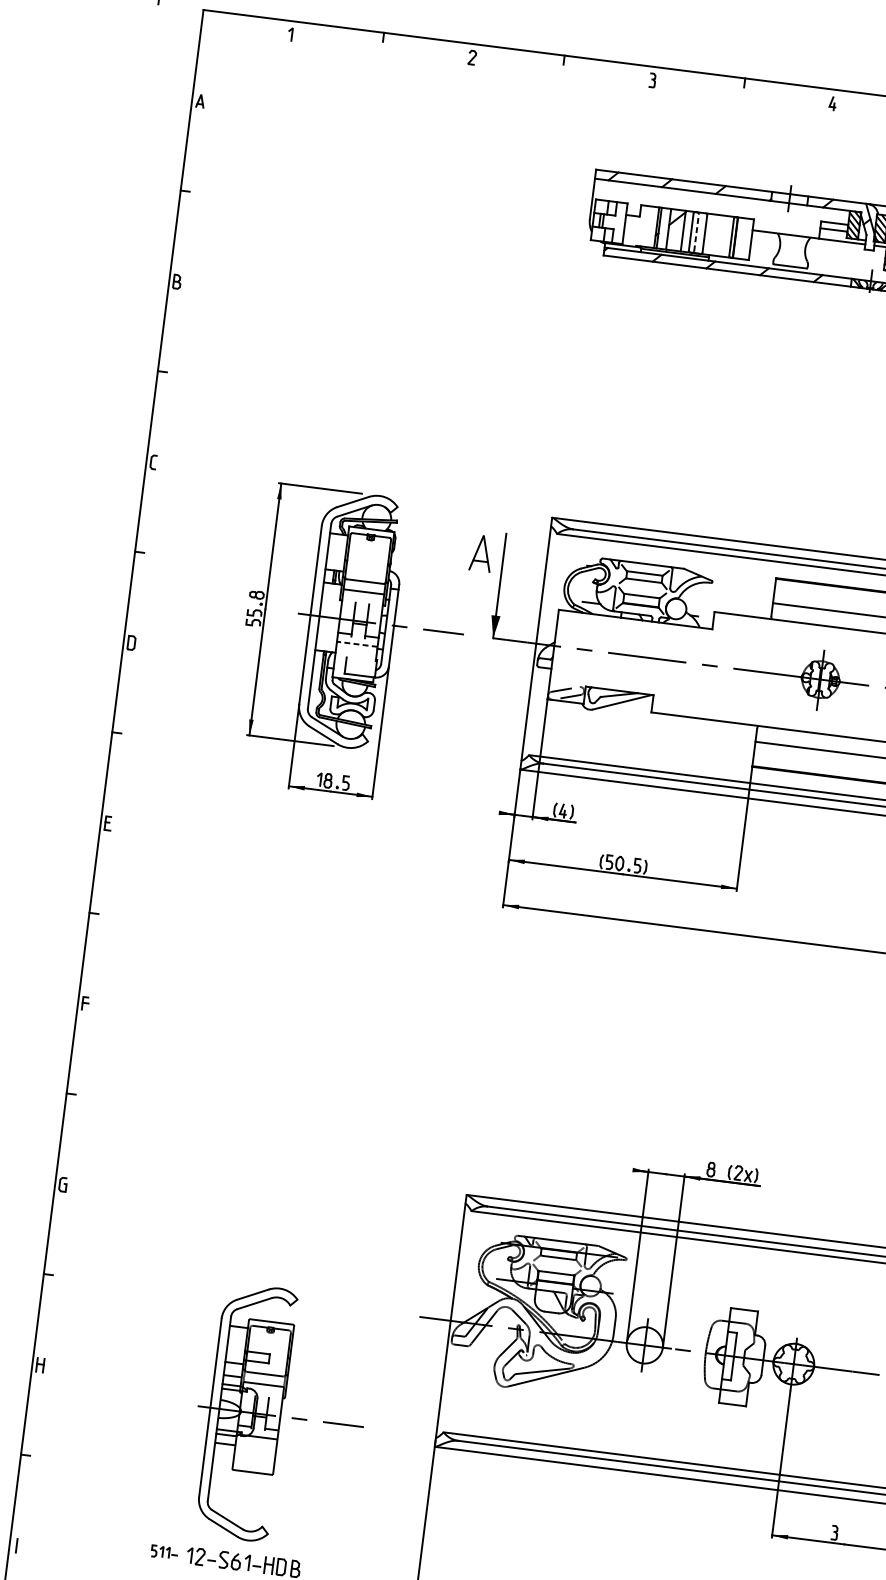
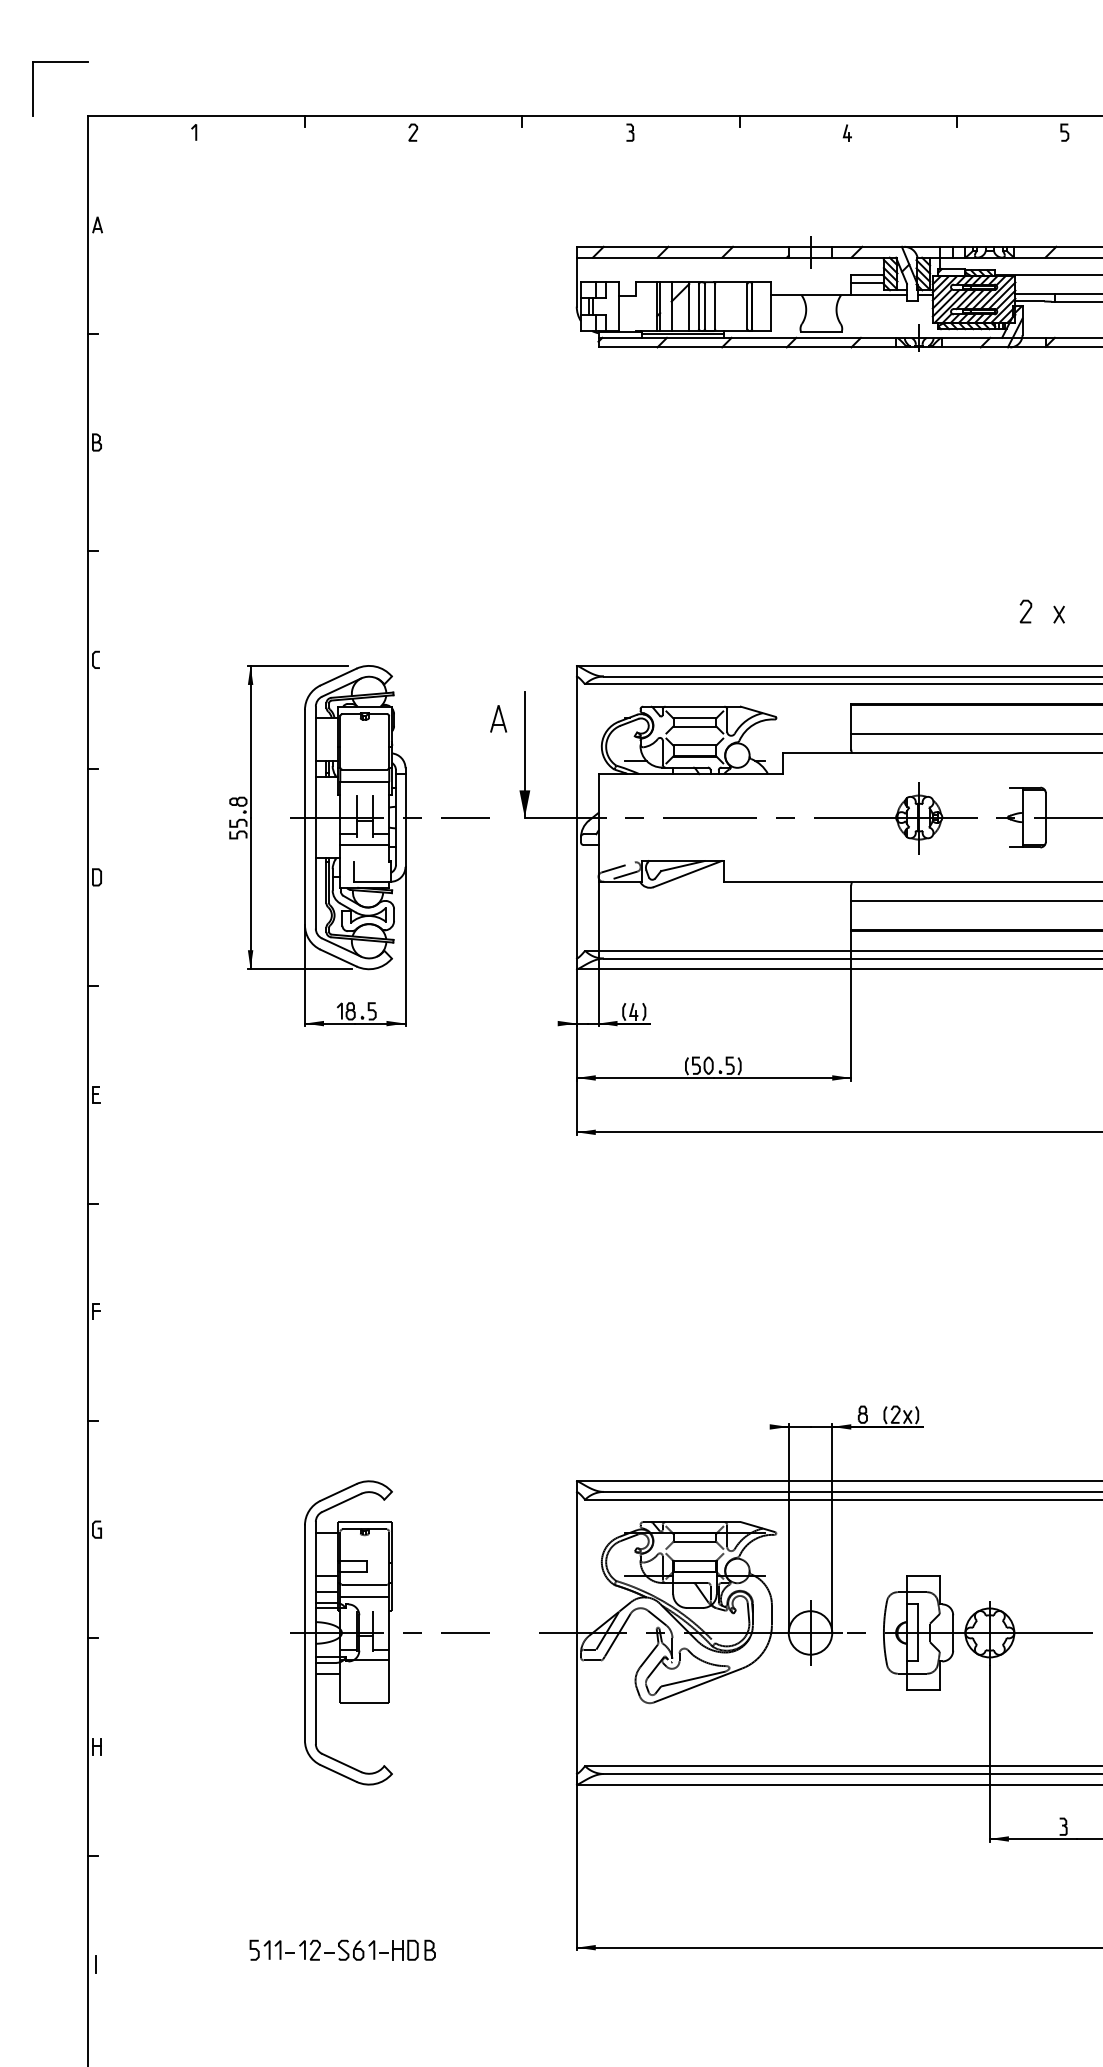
line: (696, 232) -> (705, 306), dashed -> solid
part: (481, 553) -> (498, 718), size x0.62
line: (357, 644) -> (364, 845), dashed -> solid
part: (280, 1416) -> (389, 1632), moved
part: (163, 1551) -> (271, 1949), size x1.43

